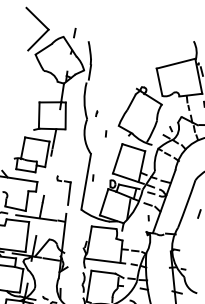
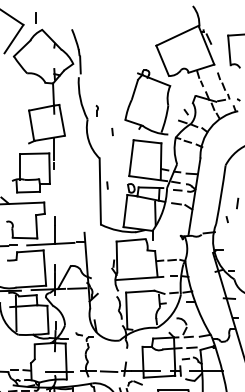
line: (74, 32) -> (35, 17), moved
part: (96, 113) -> (97, 110), size x1.6
part: (68, 191) -> (82, 206), removed
line: (148, 218) -> (226, 219), moved

